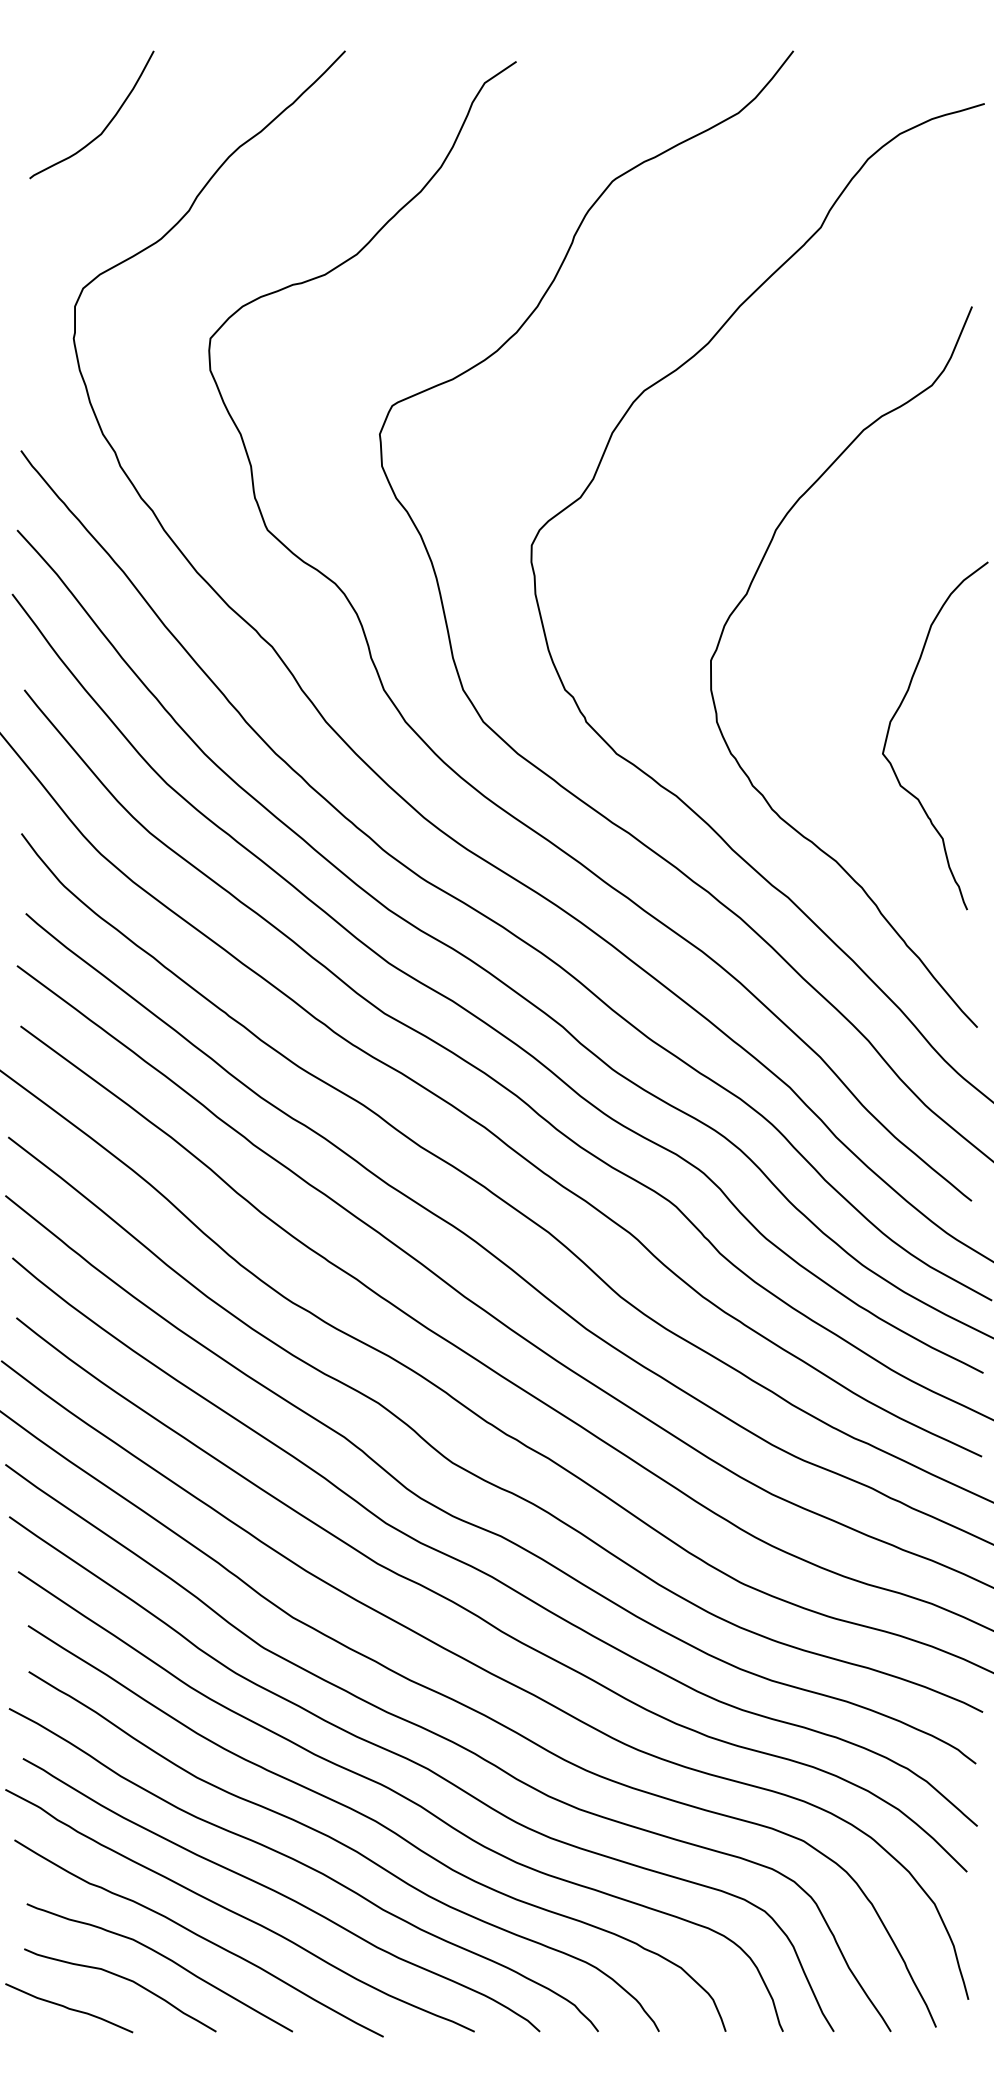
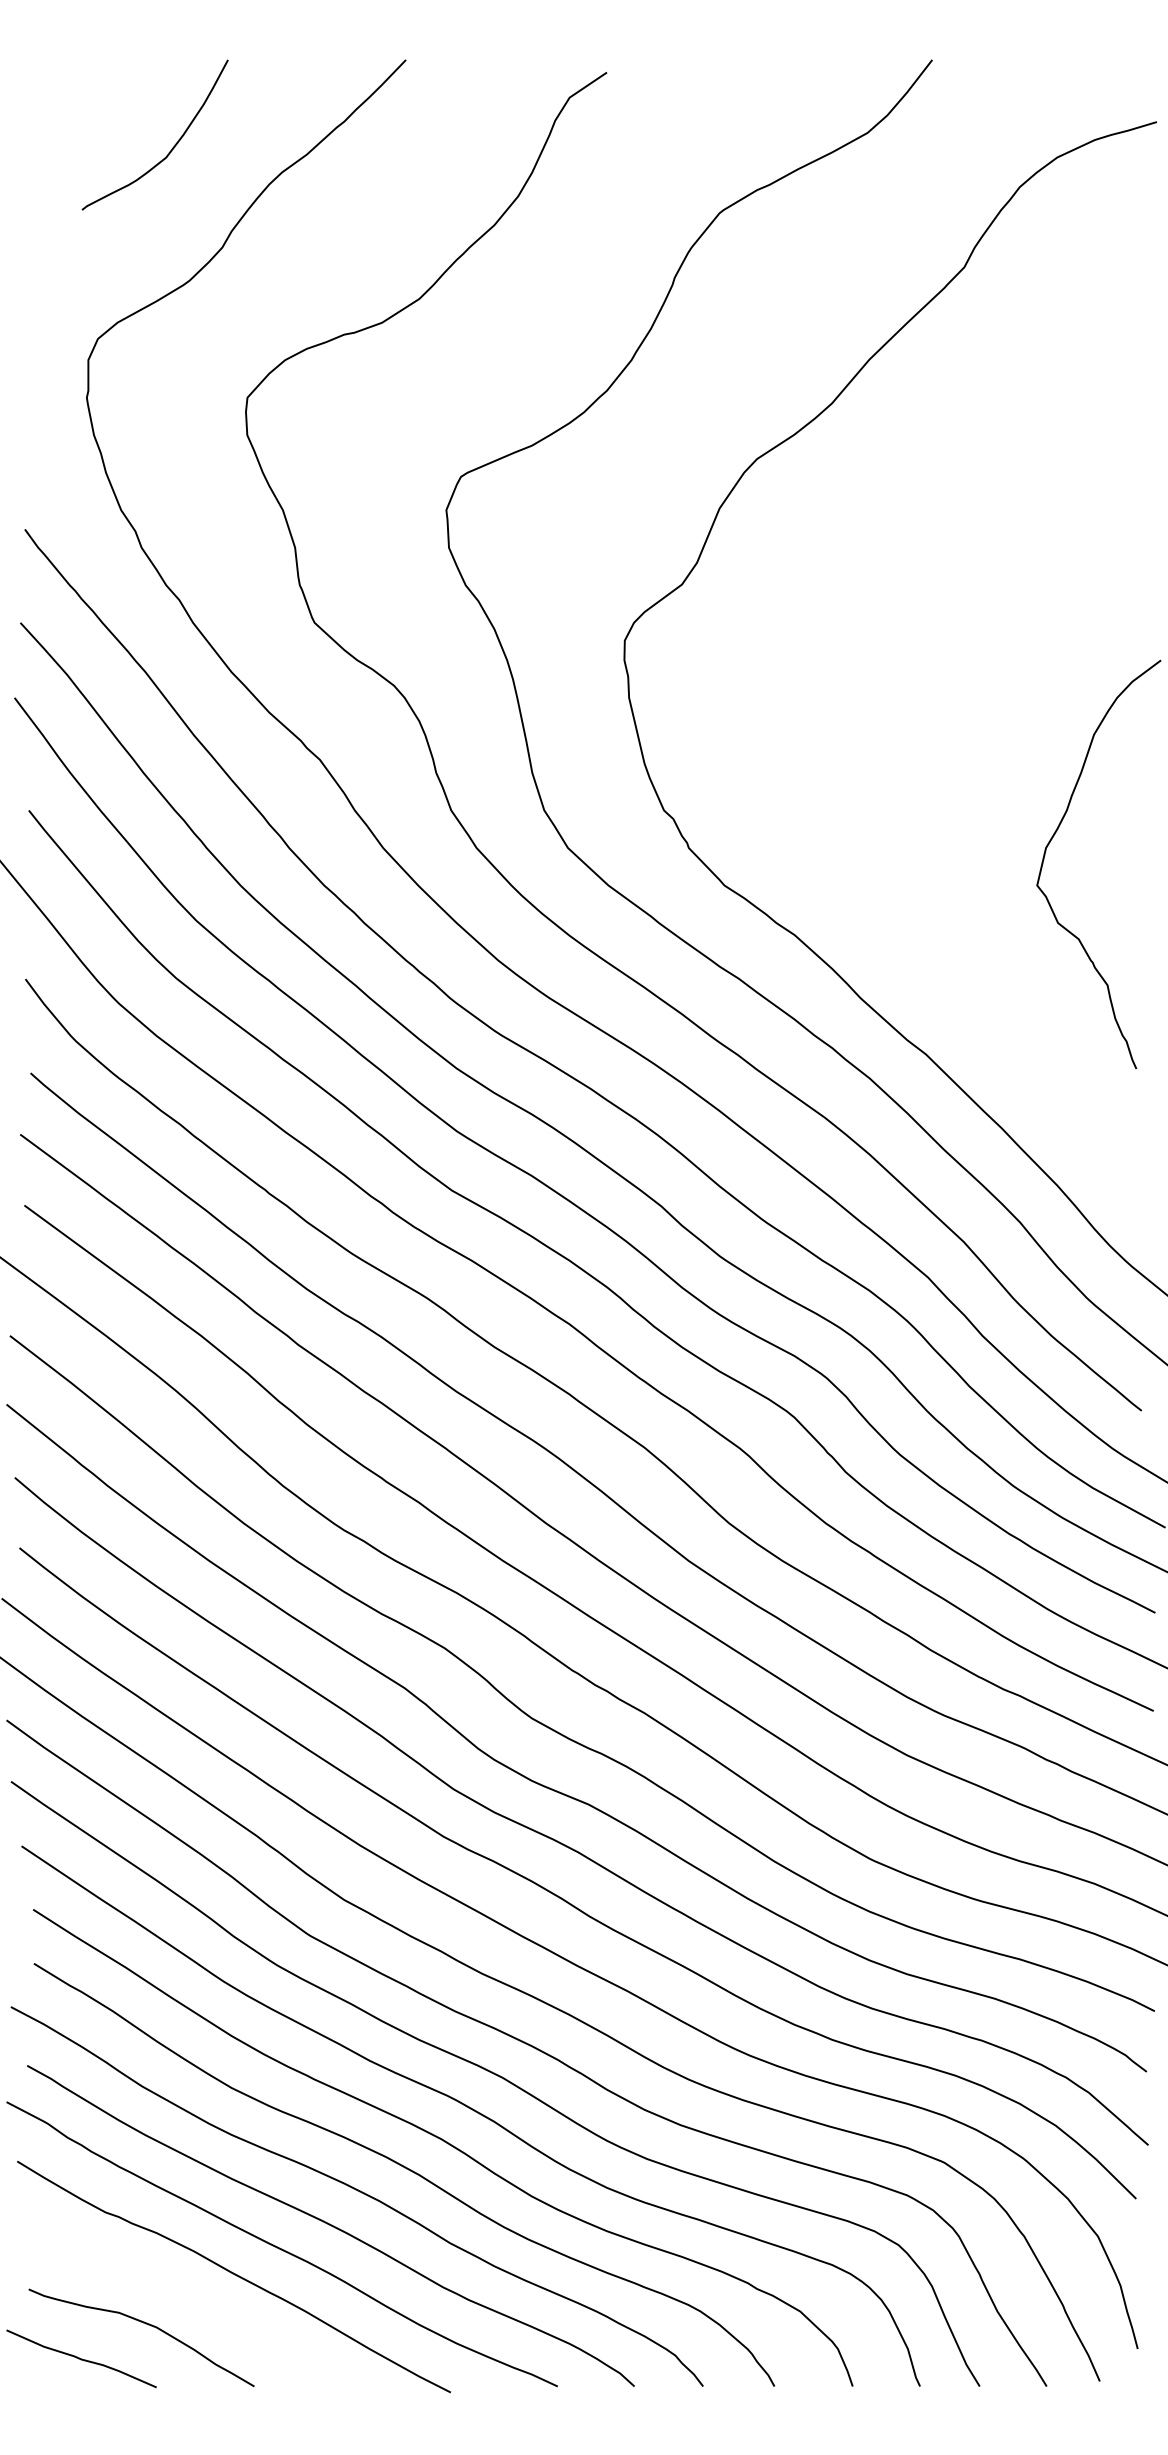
curve: (105, 126) -> (171, 148), moved
curve: (746, 595) -> (877, 699), removed
curve: (164, 1957) -> (193, 2299), removed

